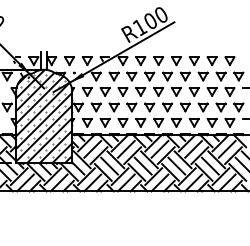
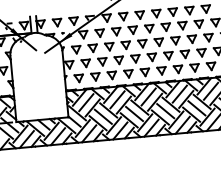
hatch: (44, 116) -> (38, 76), removed

